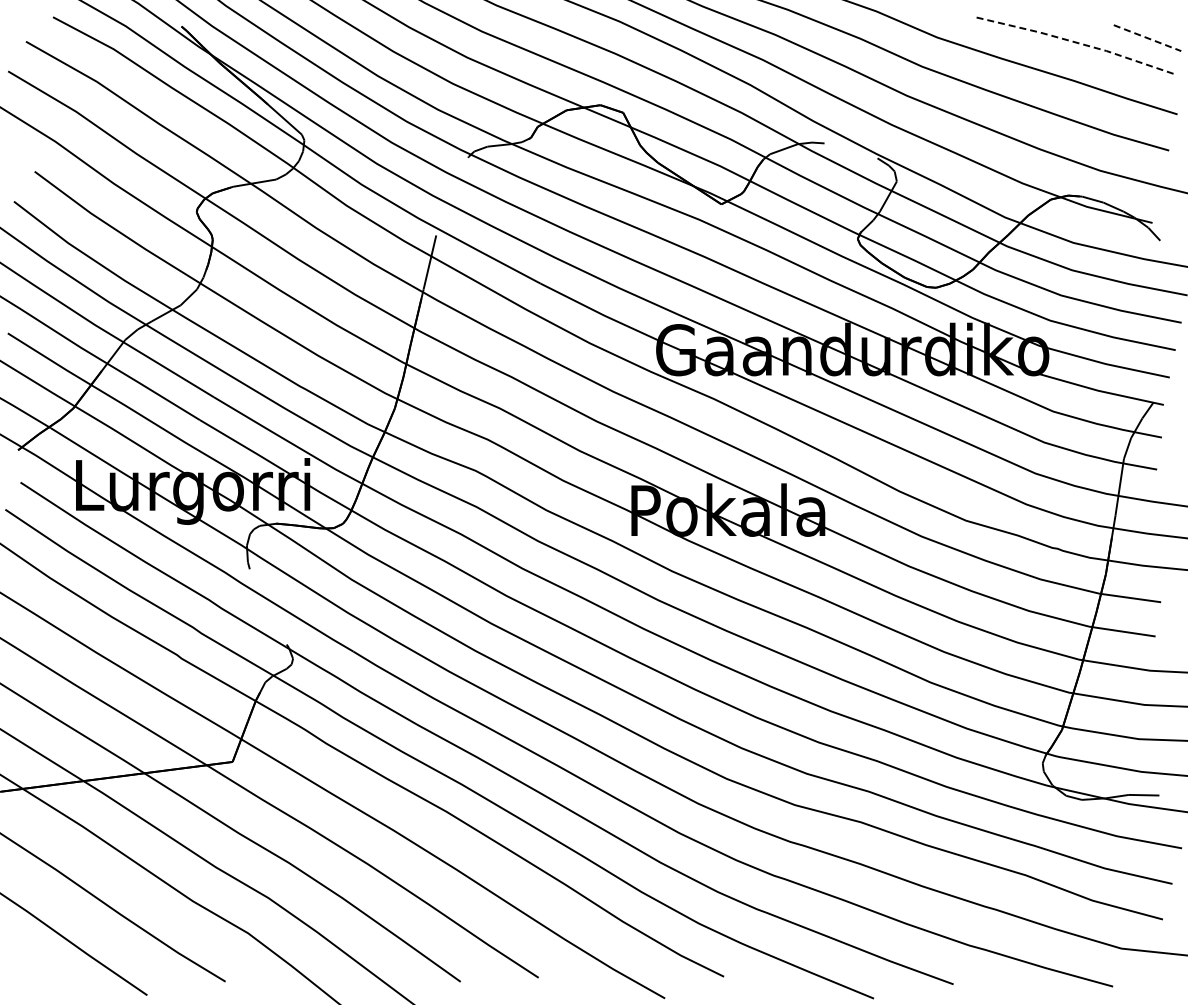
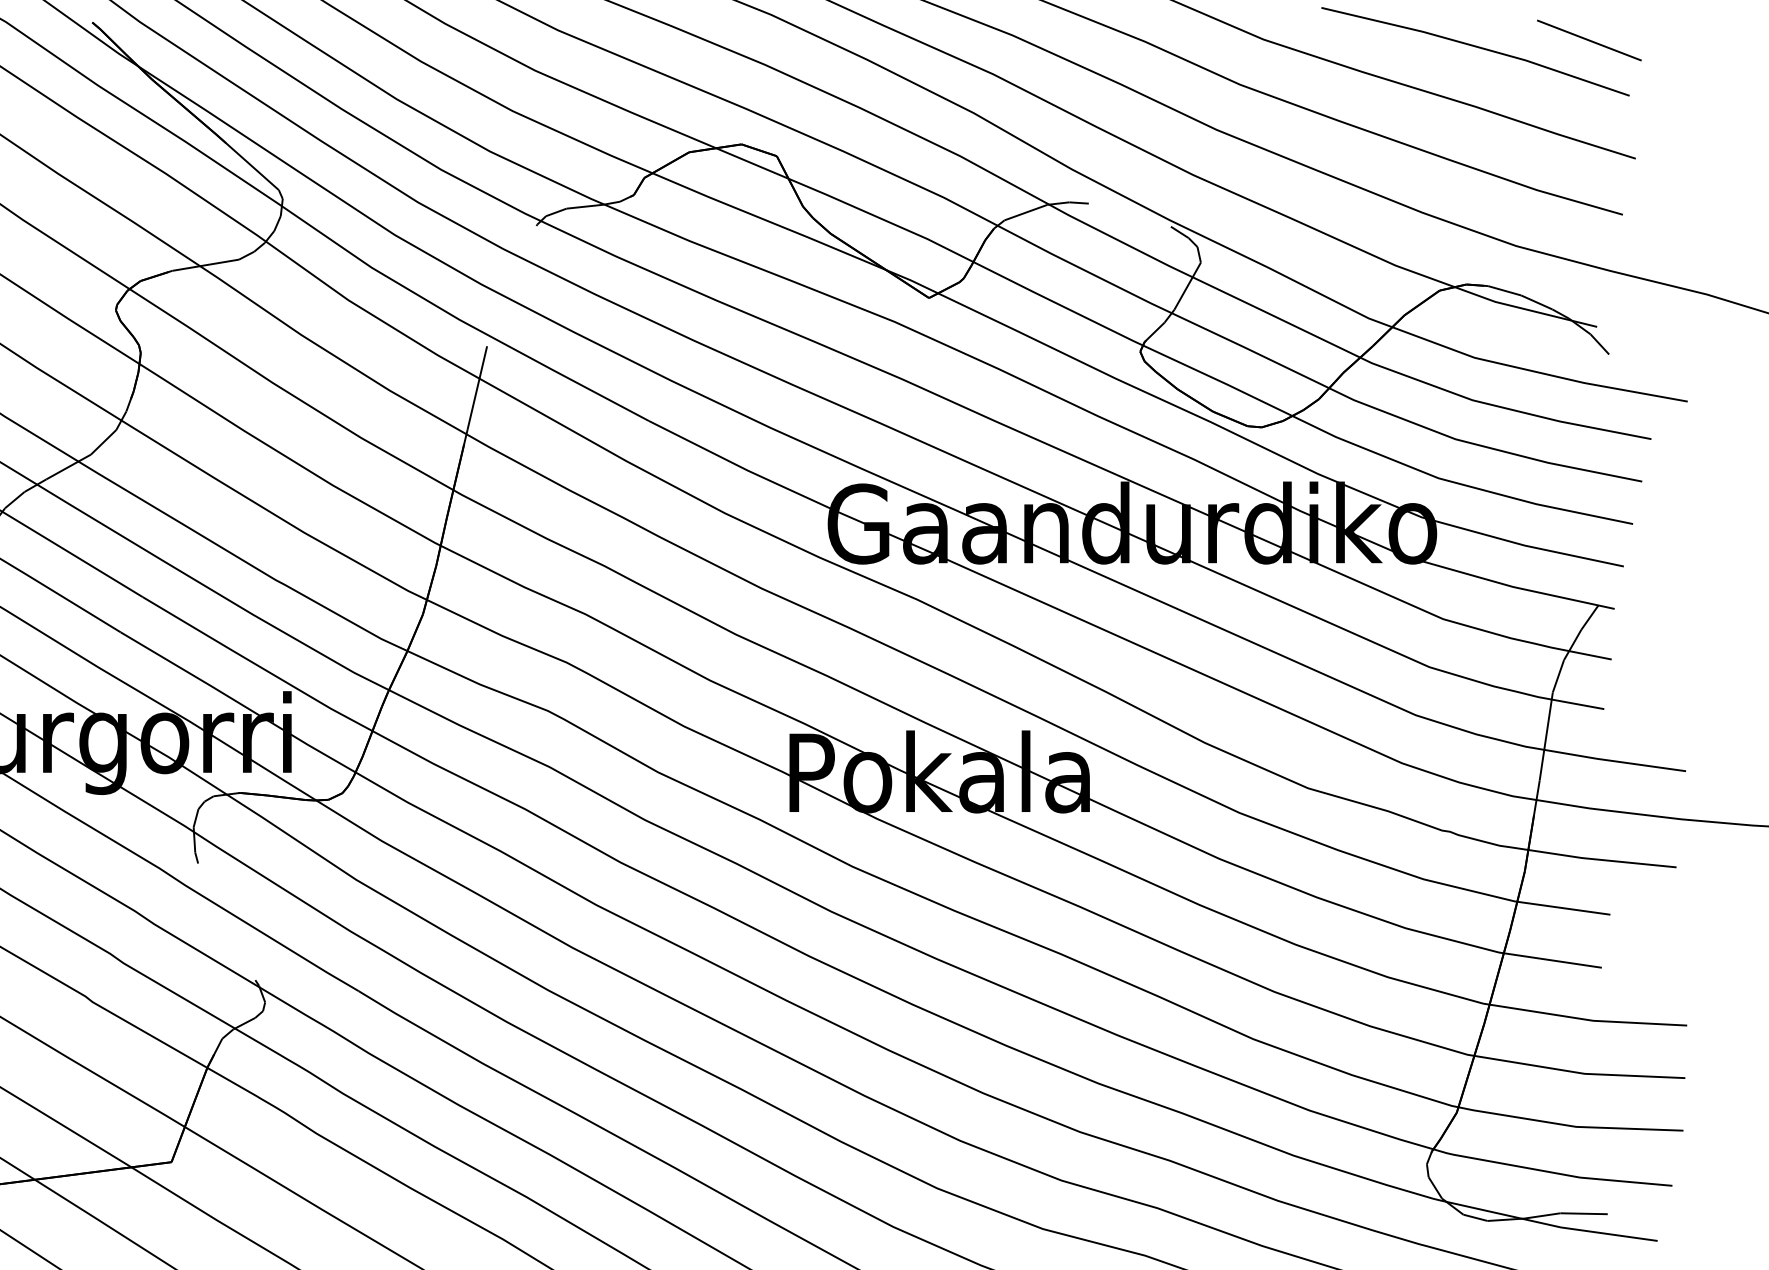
line: (1148, 38) -> (1590, 41), dashed -> solid
line: (1074, 42) -> (1476, 47), dashed -> solid

